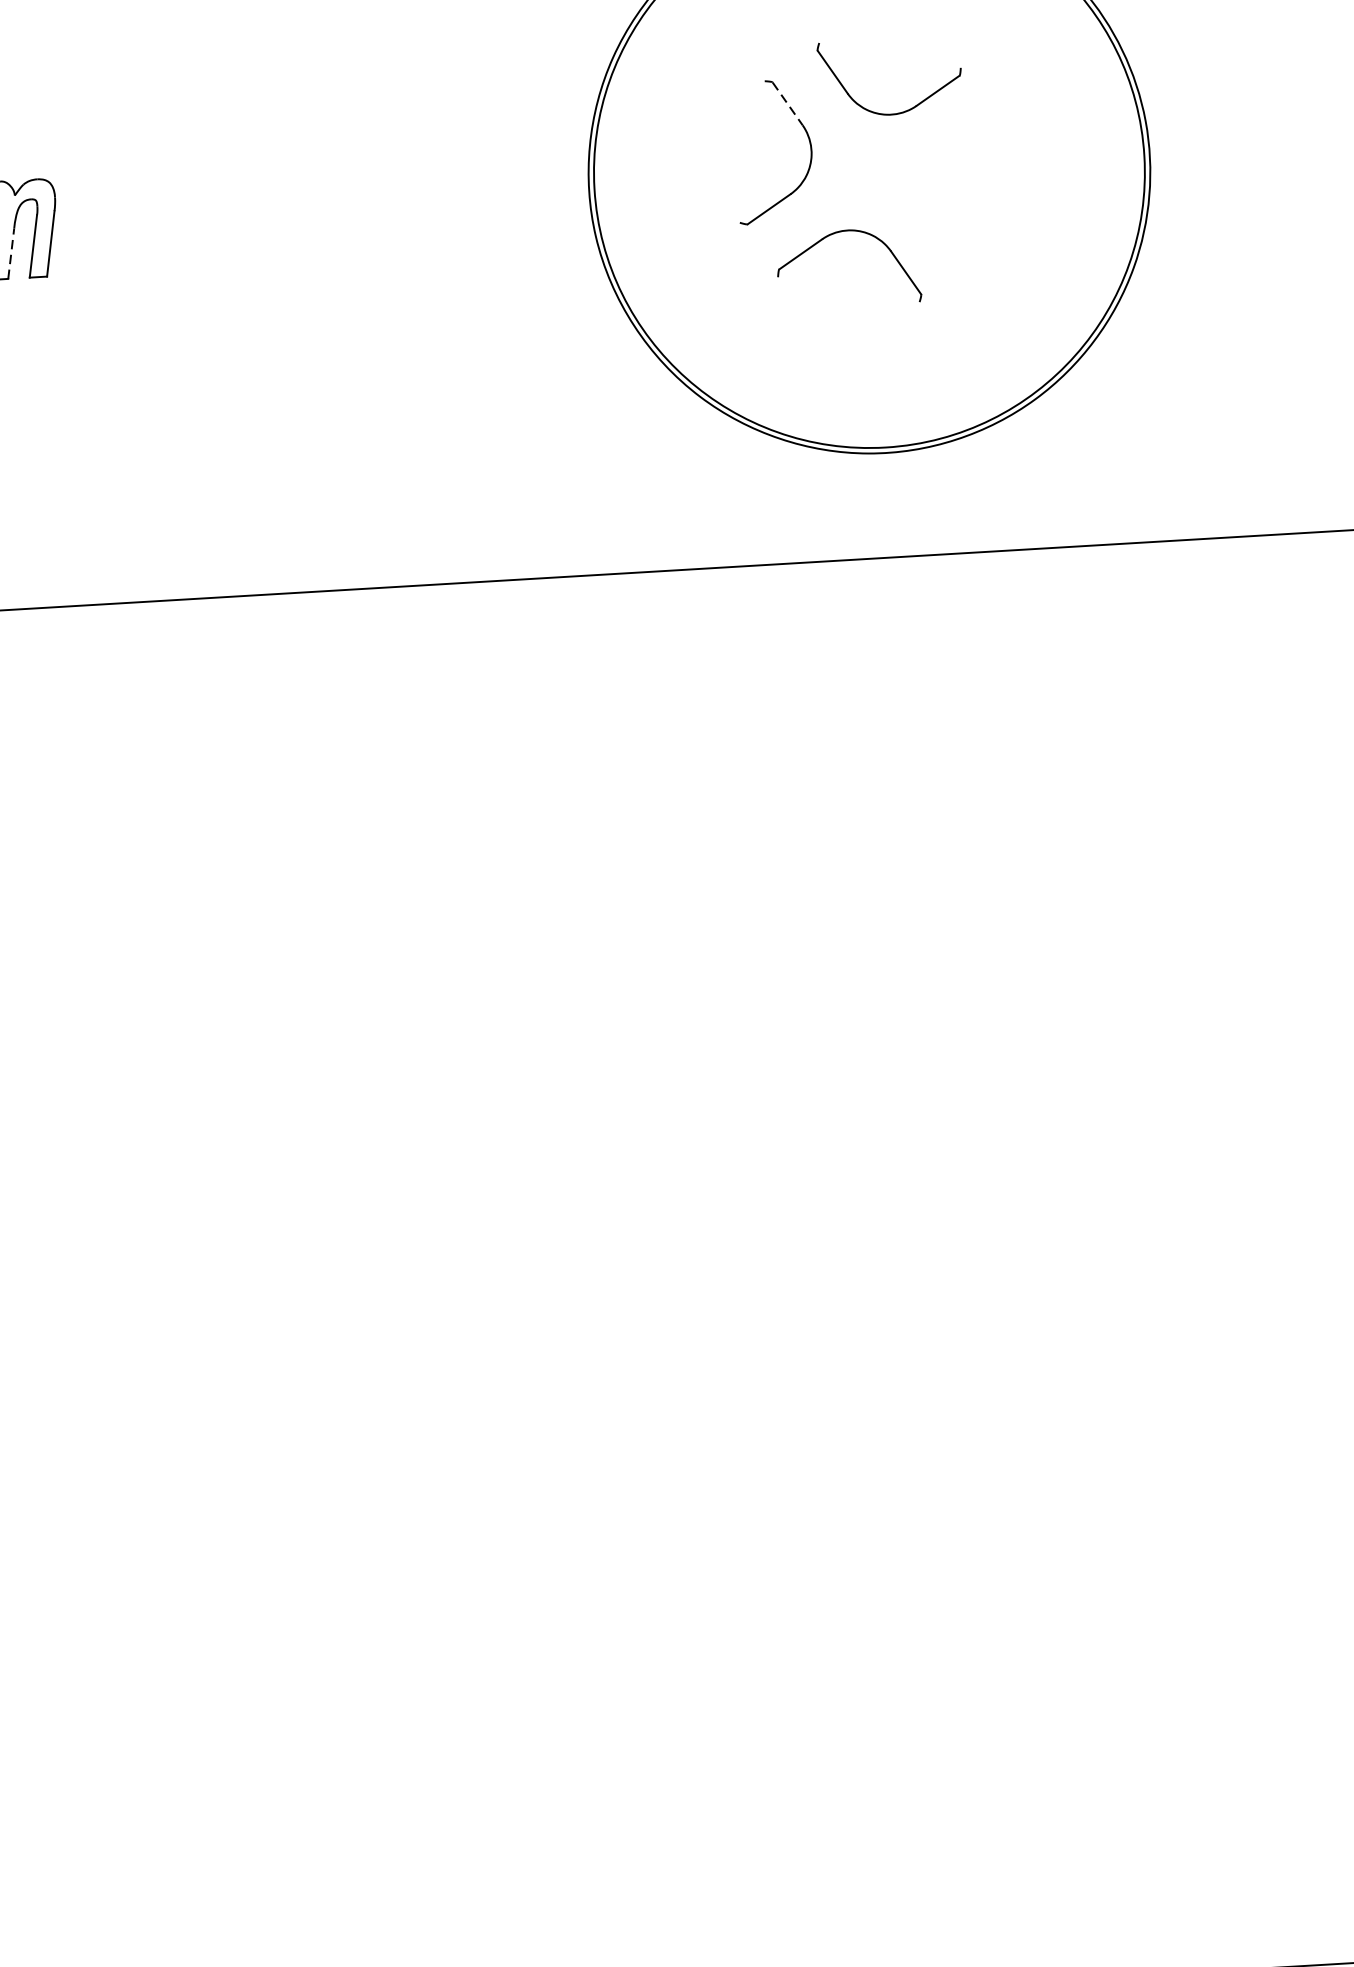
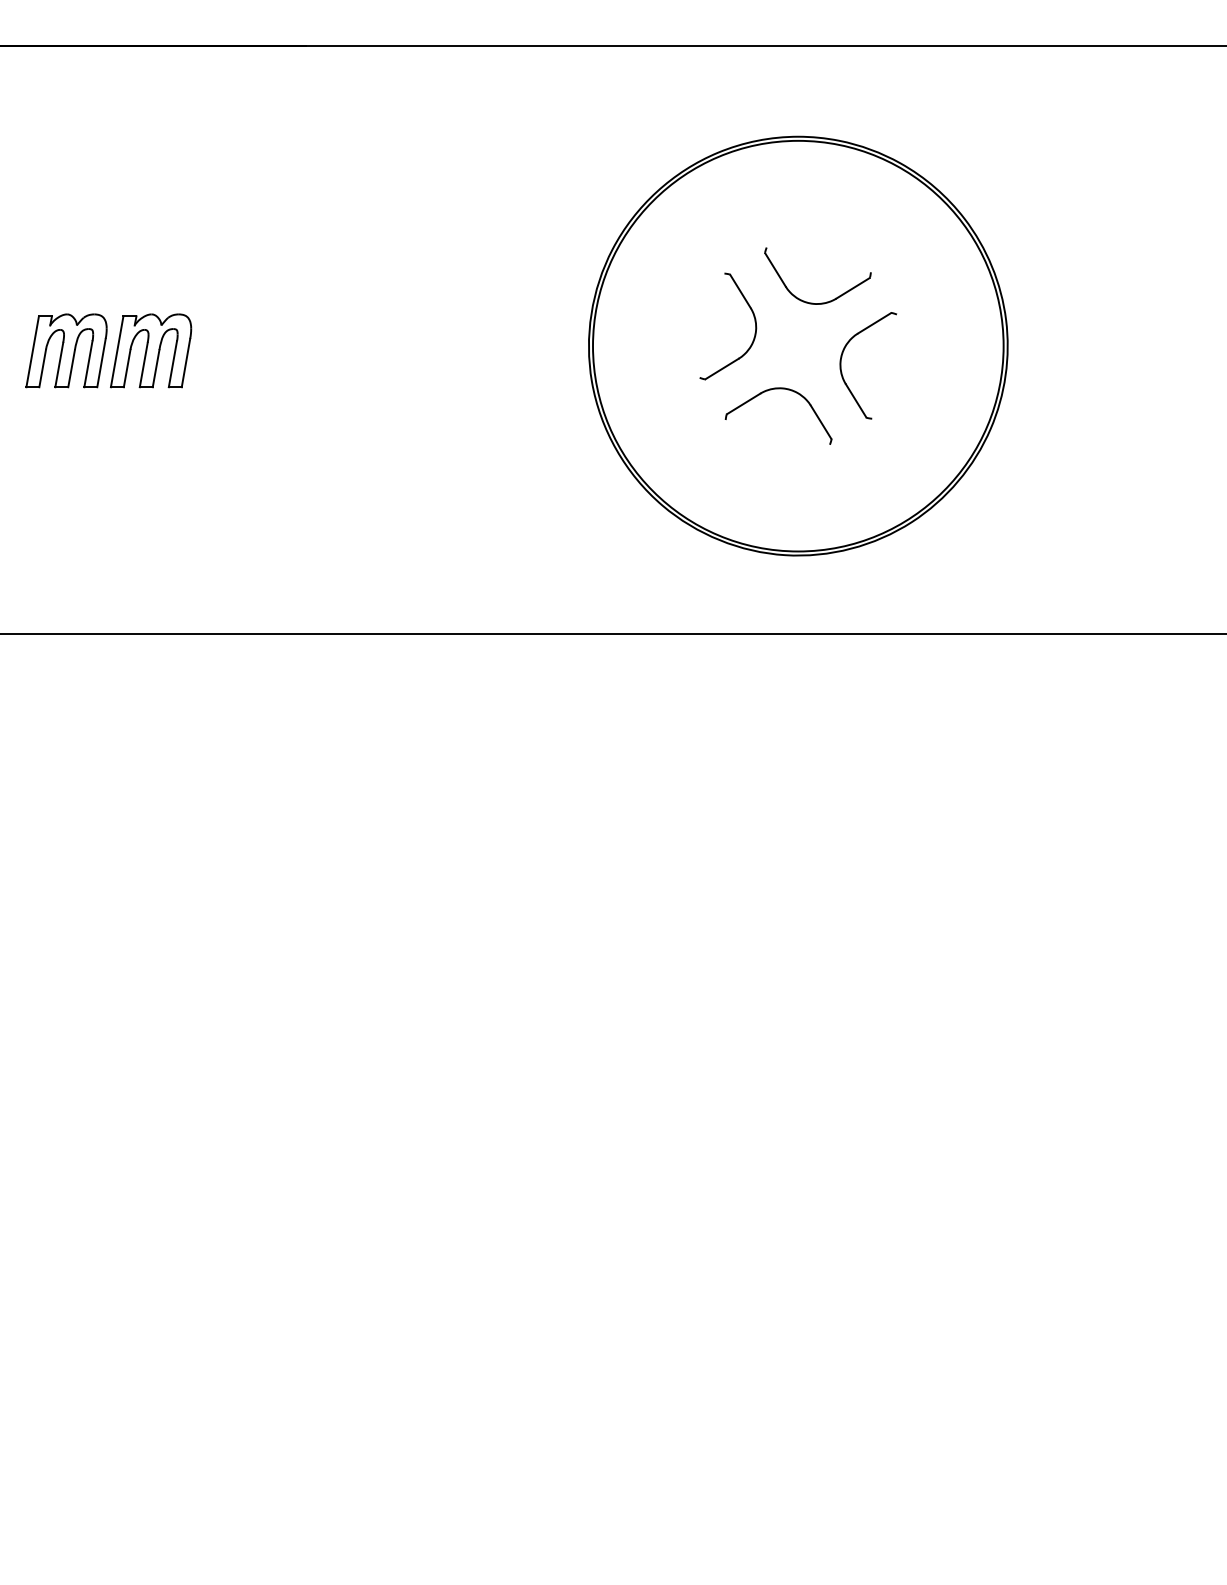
line: (787, 103) -> (740, 291), dashed -> solid
part: (930, 204) -> (842, 372), added
line: (11, 253) -> (156, 368), dashed -> solid

